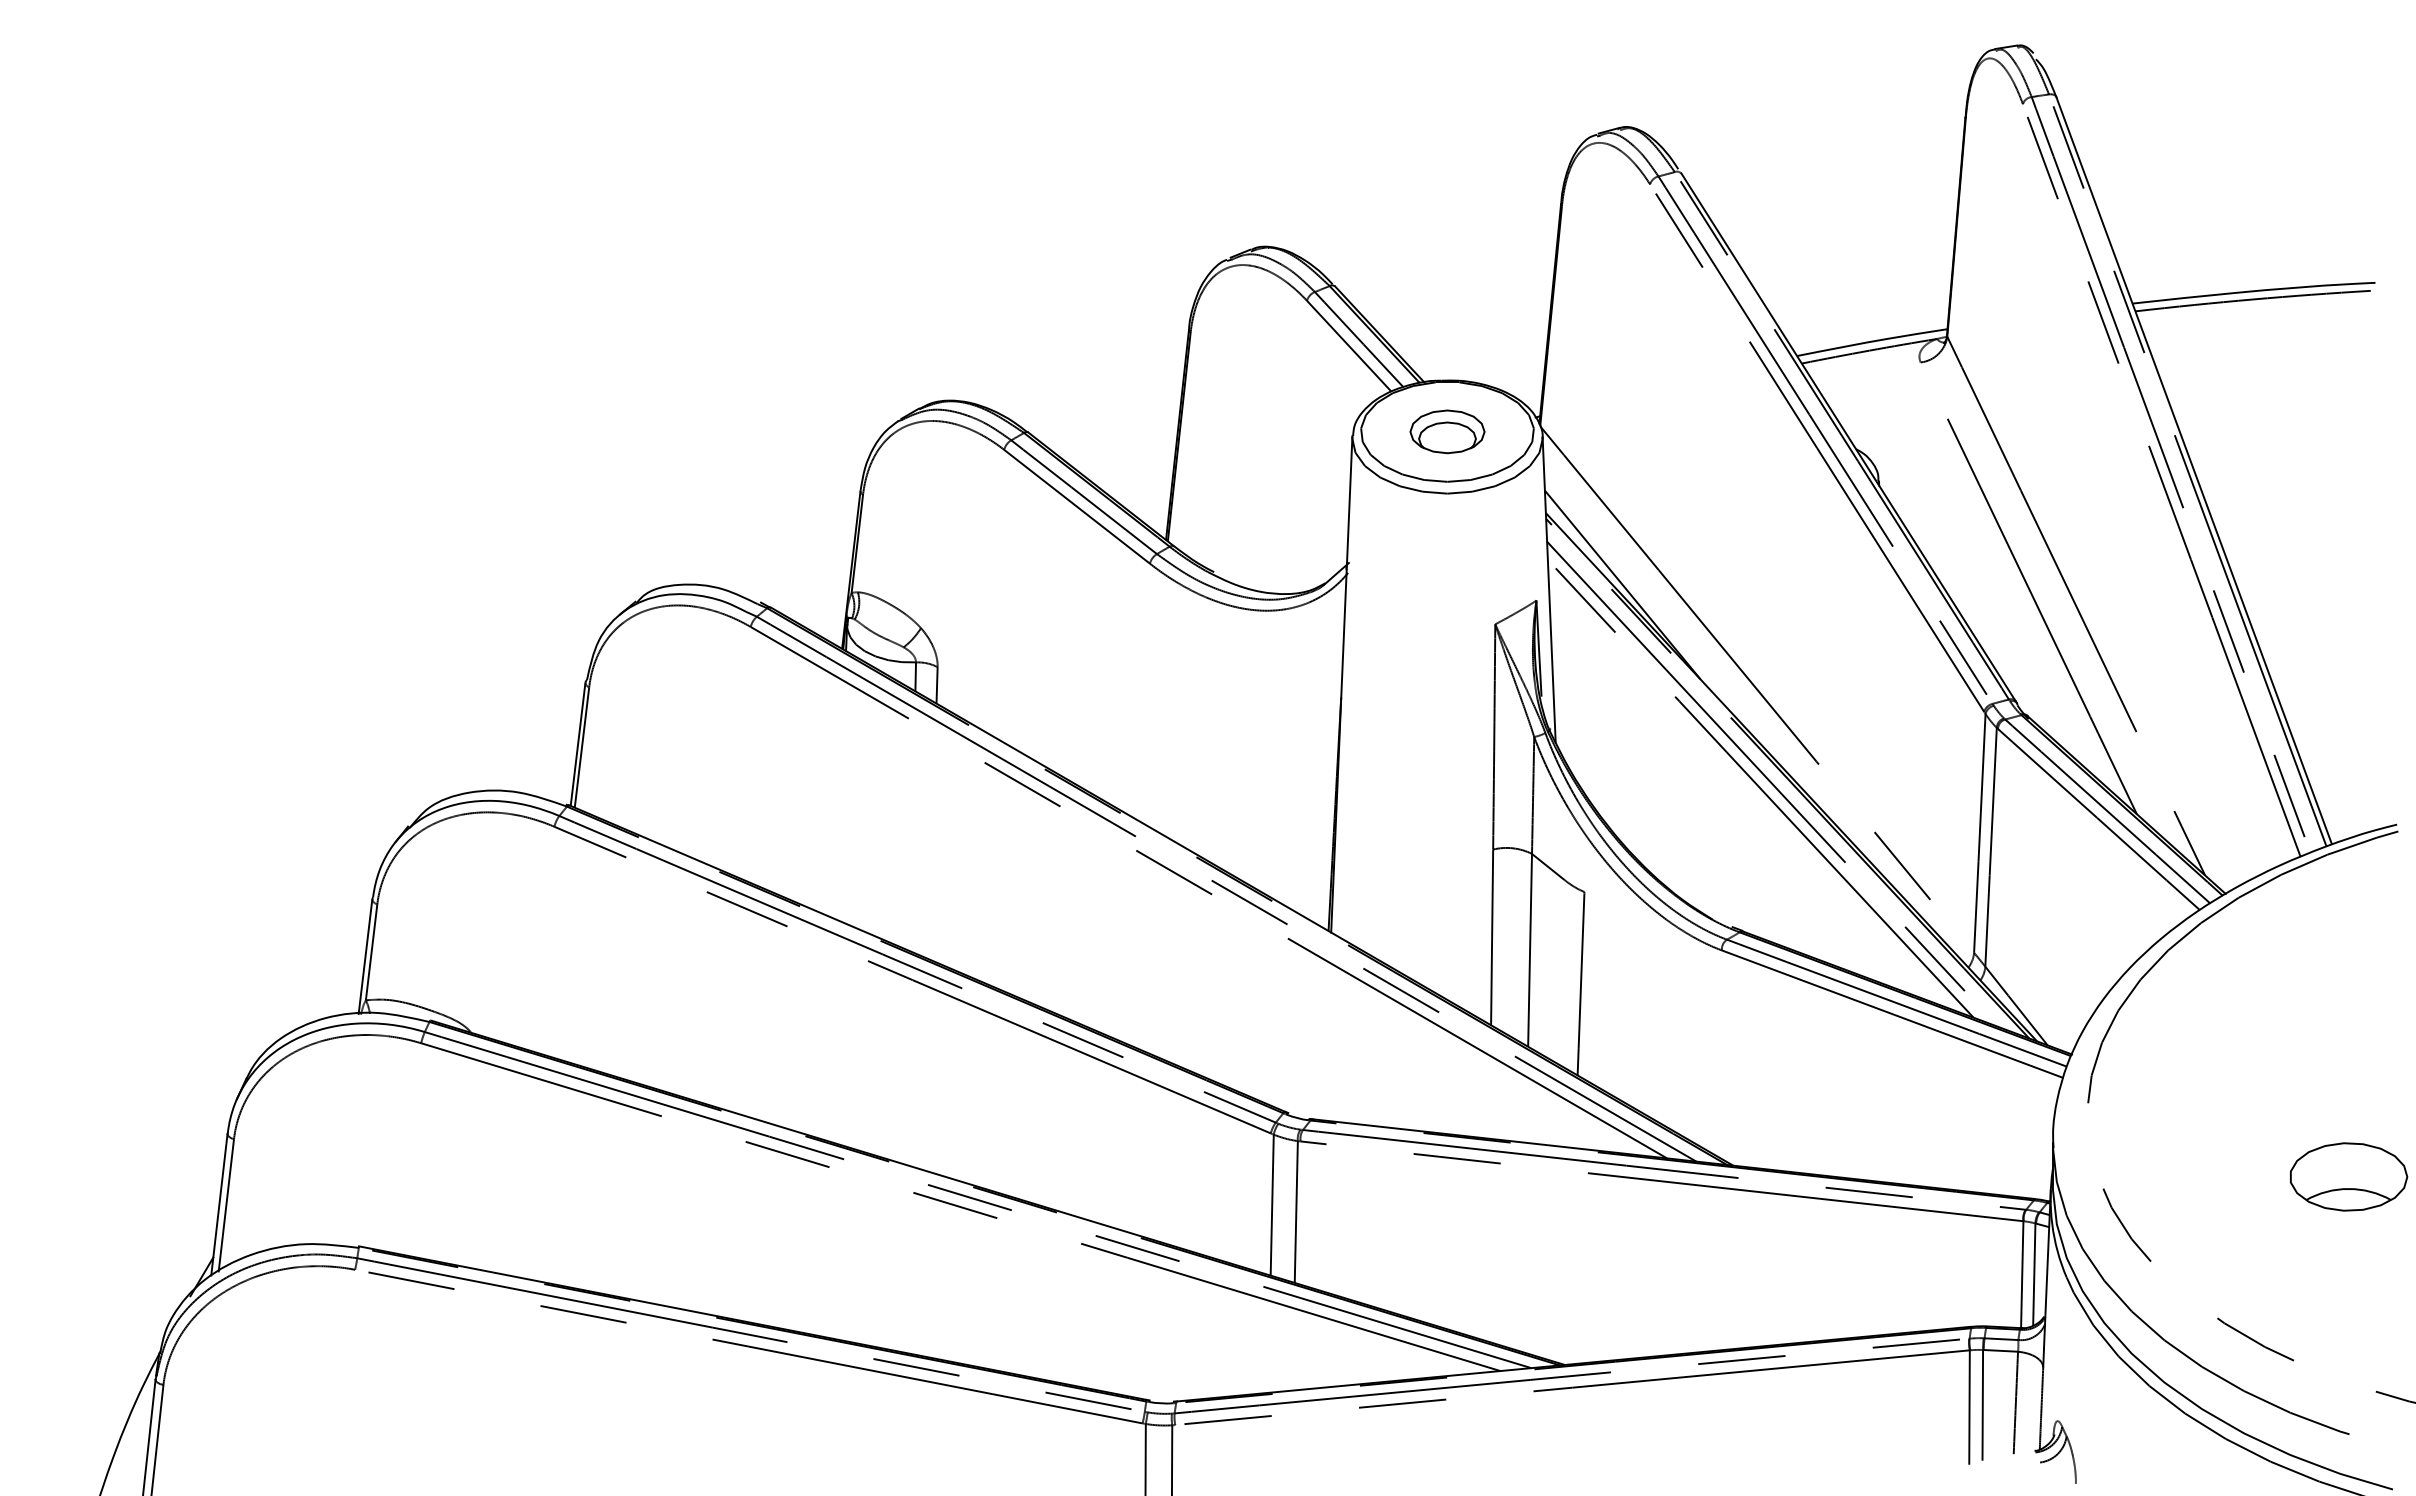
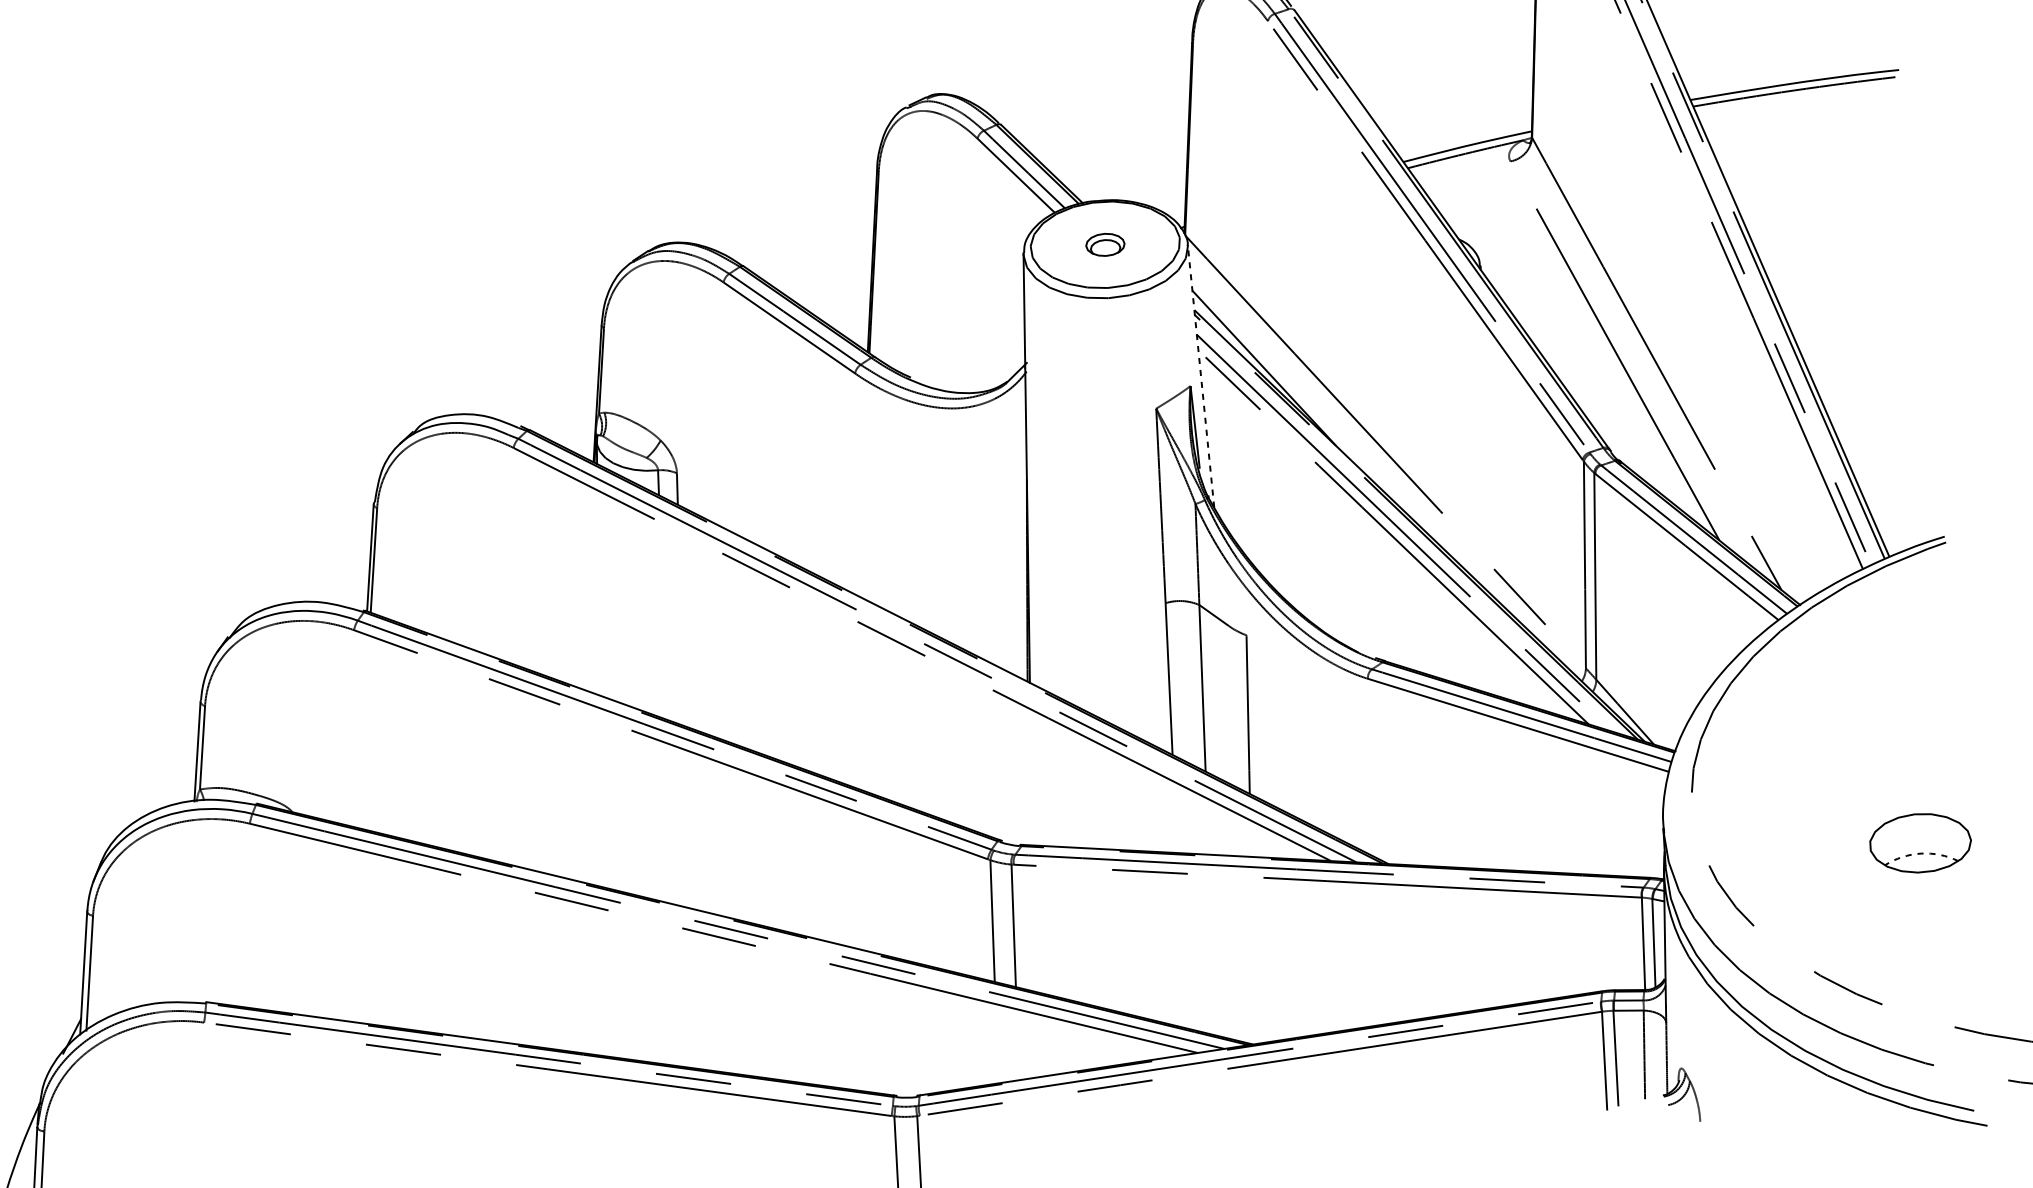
part: (1447, 431) -> (1105, 244), size x0.6
line: (1549, 589) -> (1201, 375), solid -> dashed
arc: (2348, 1189) -> (1920, 854), solid -> dashed

